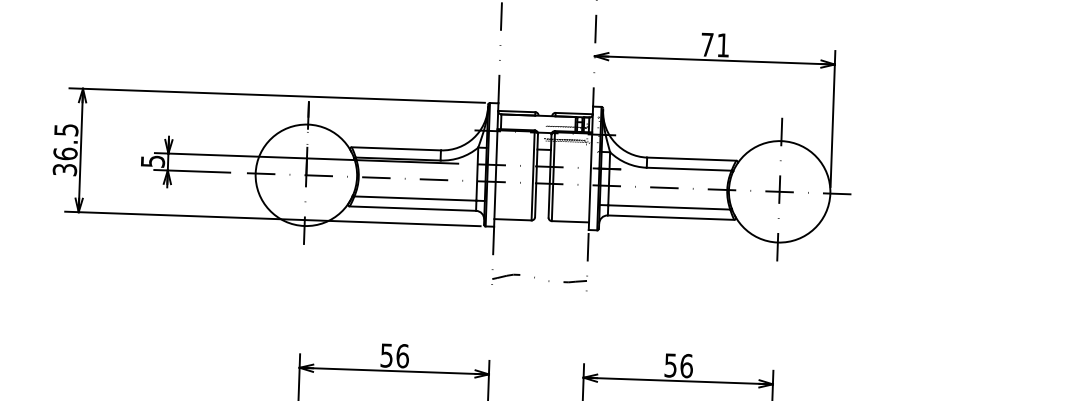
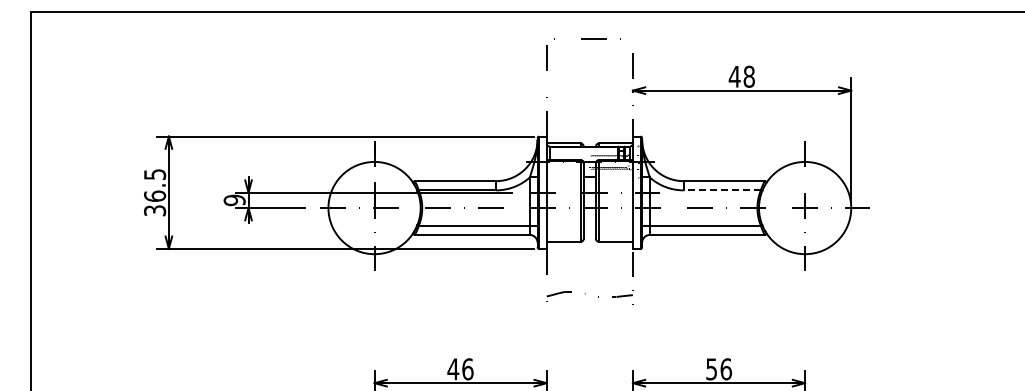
text: (714, 44) -> (741, 76), 71 -> 48
text: (152, 161) -> (234, 200), 5 -> 9
line: (689, 169) -> (722, 190), solid -> dashed
text: (386, 355) -> (453, 369), 56 -> 46

